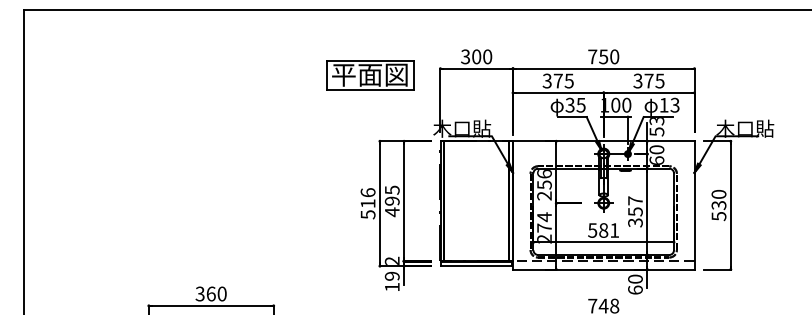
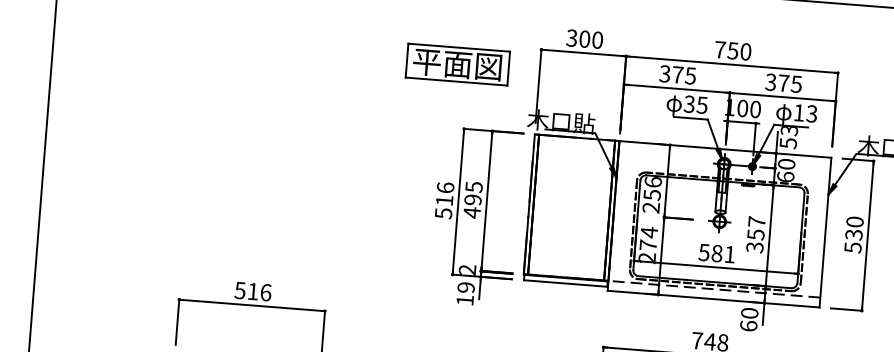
part: (370, 75) -> (458, 65), moved
text: (211, 293) -> (253, 291), 360 -> 516

